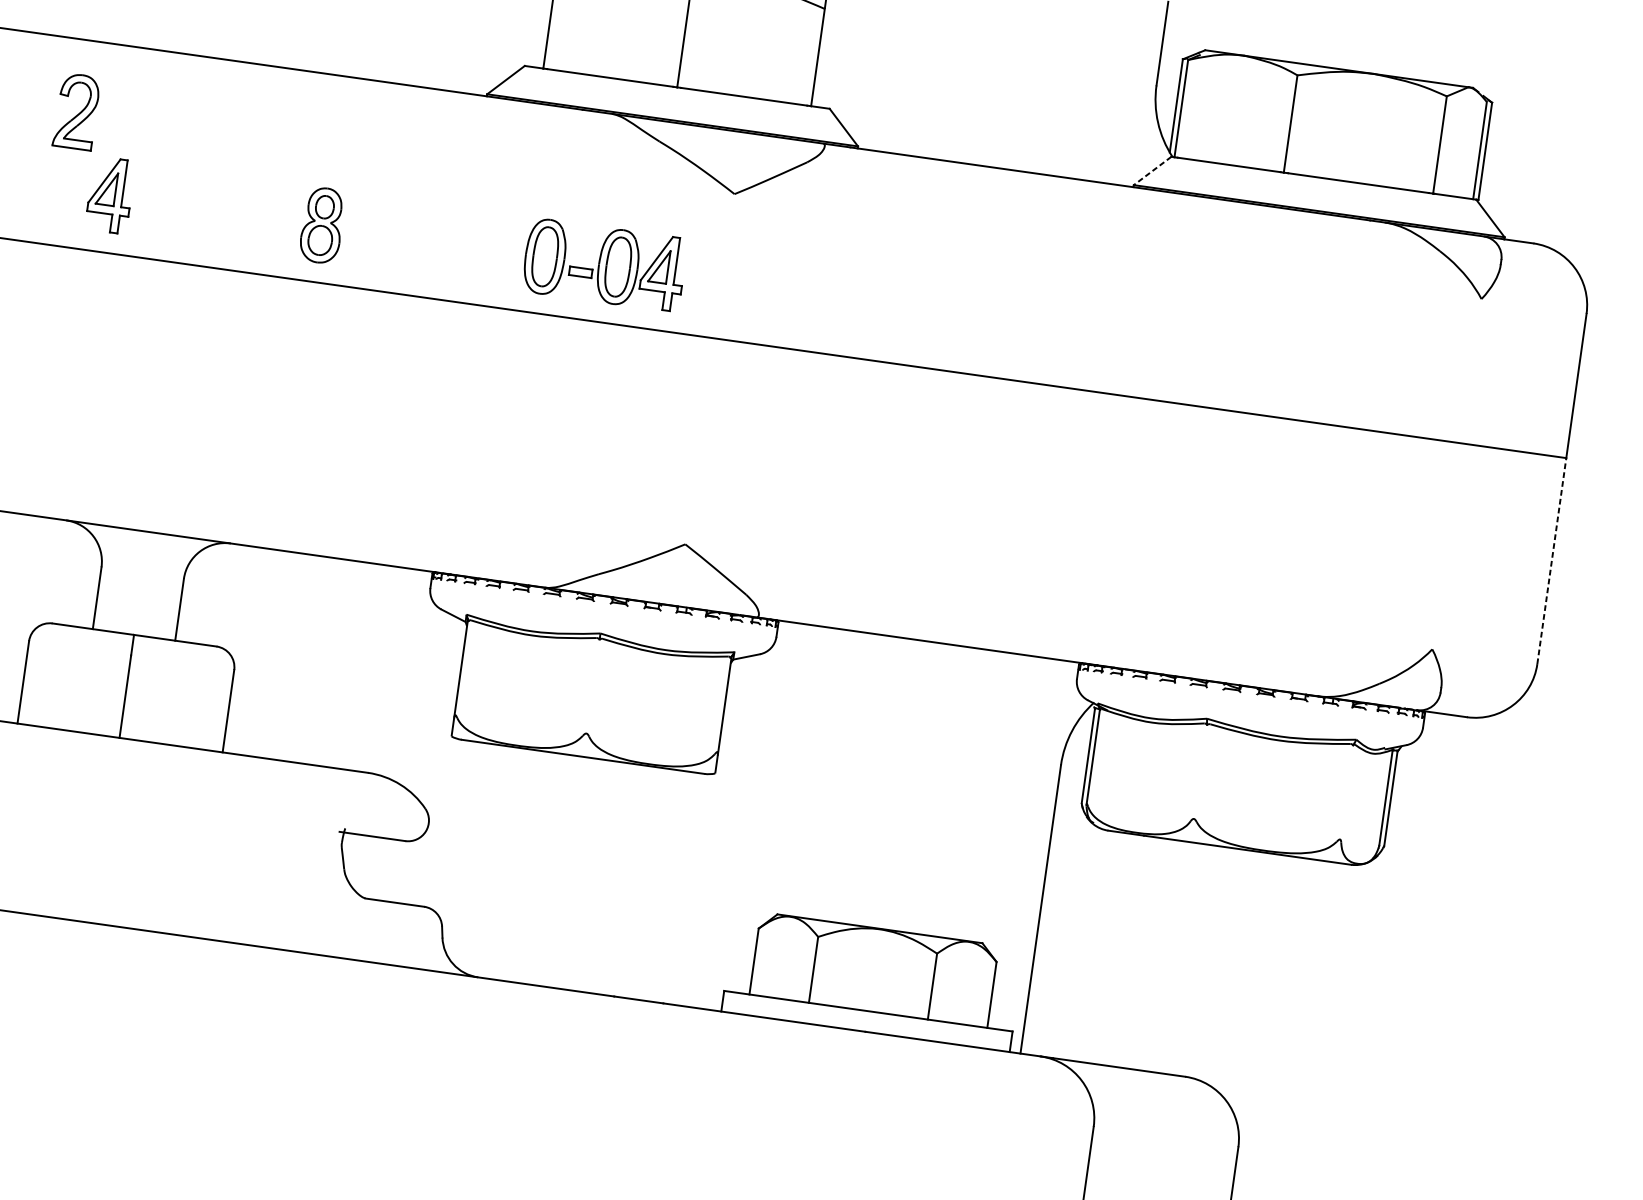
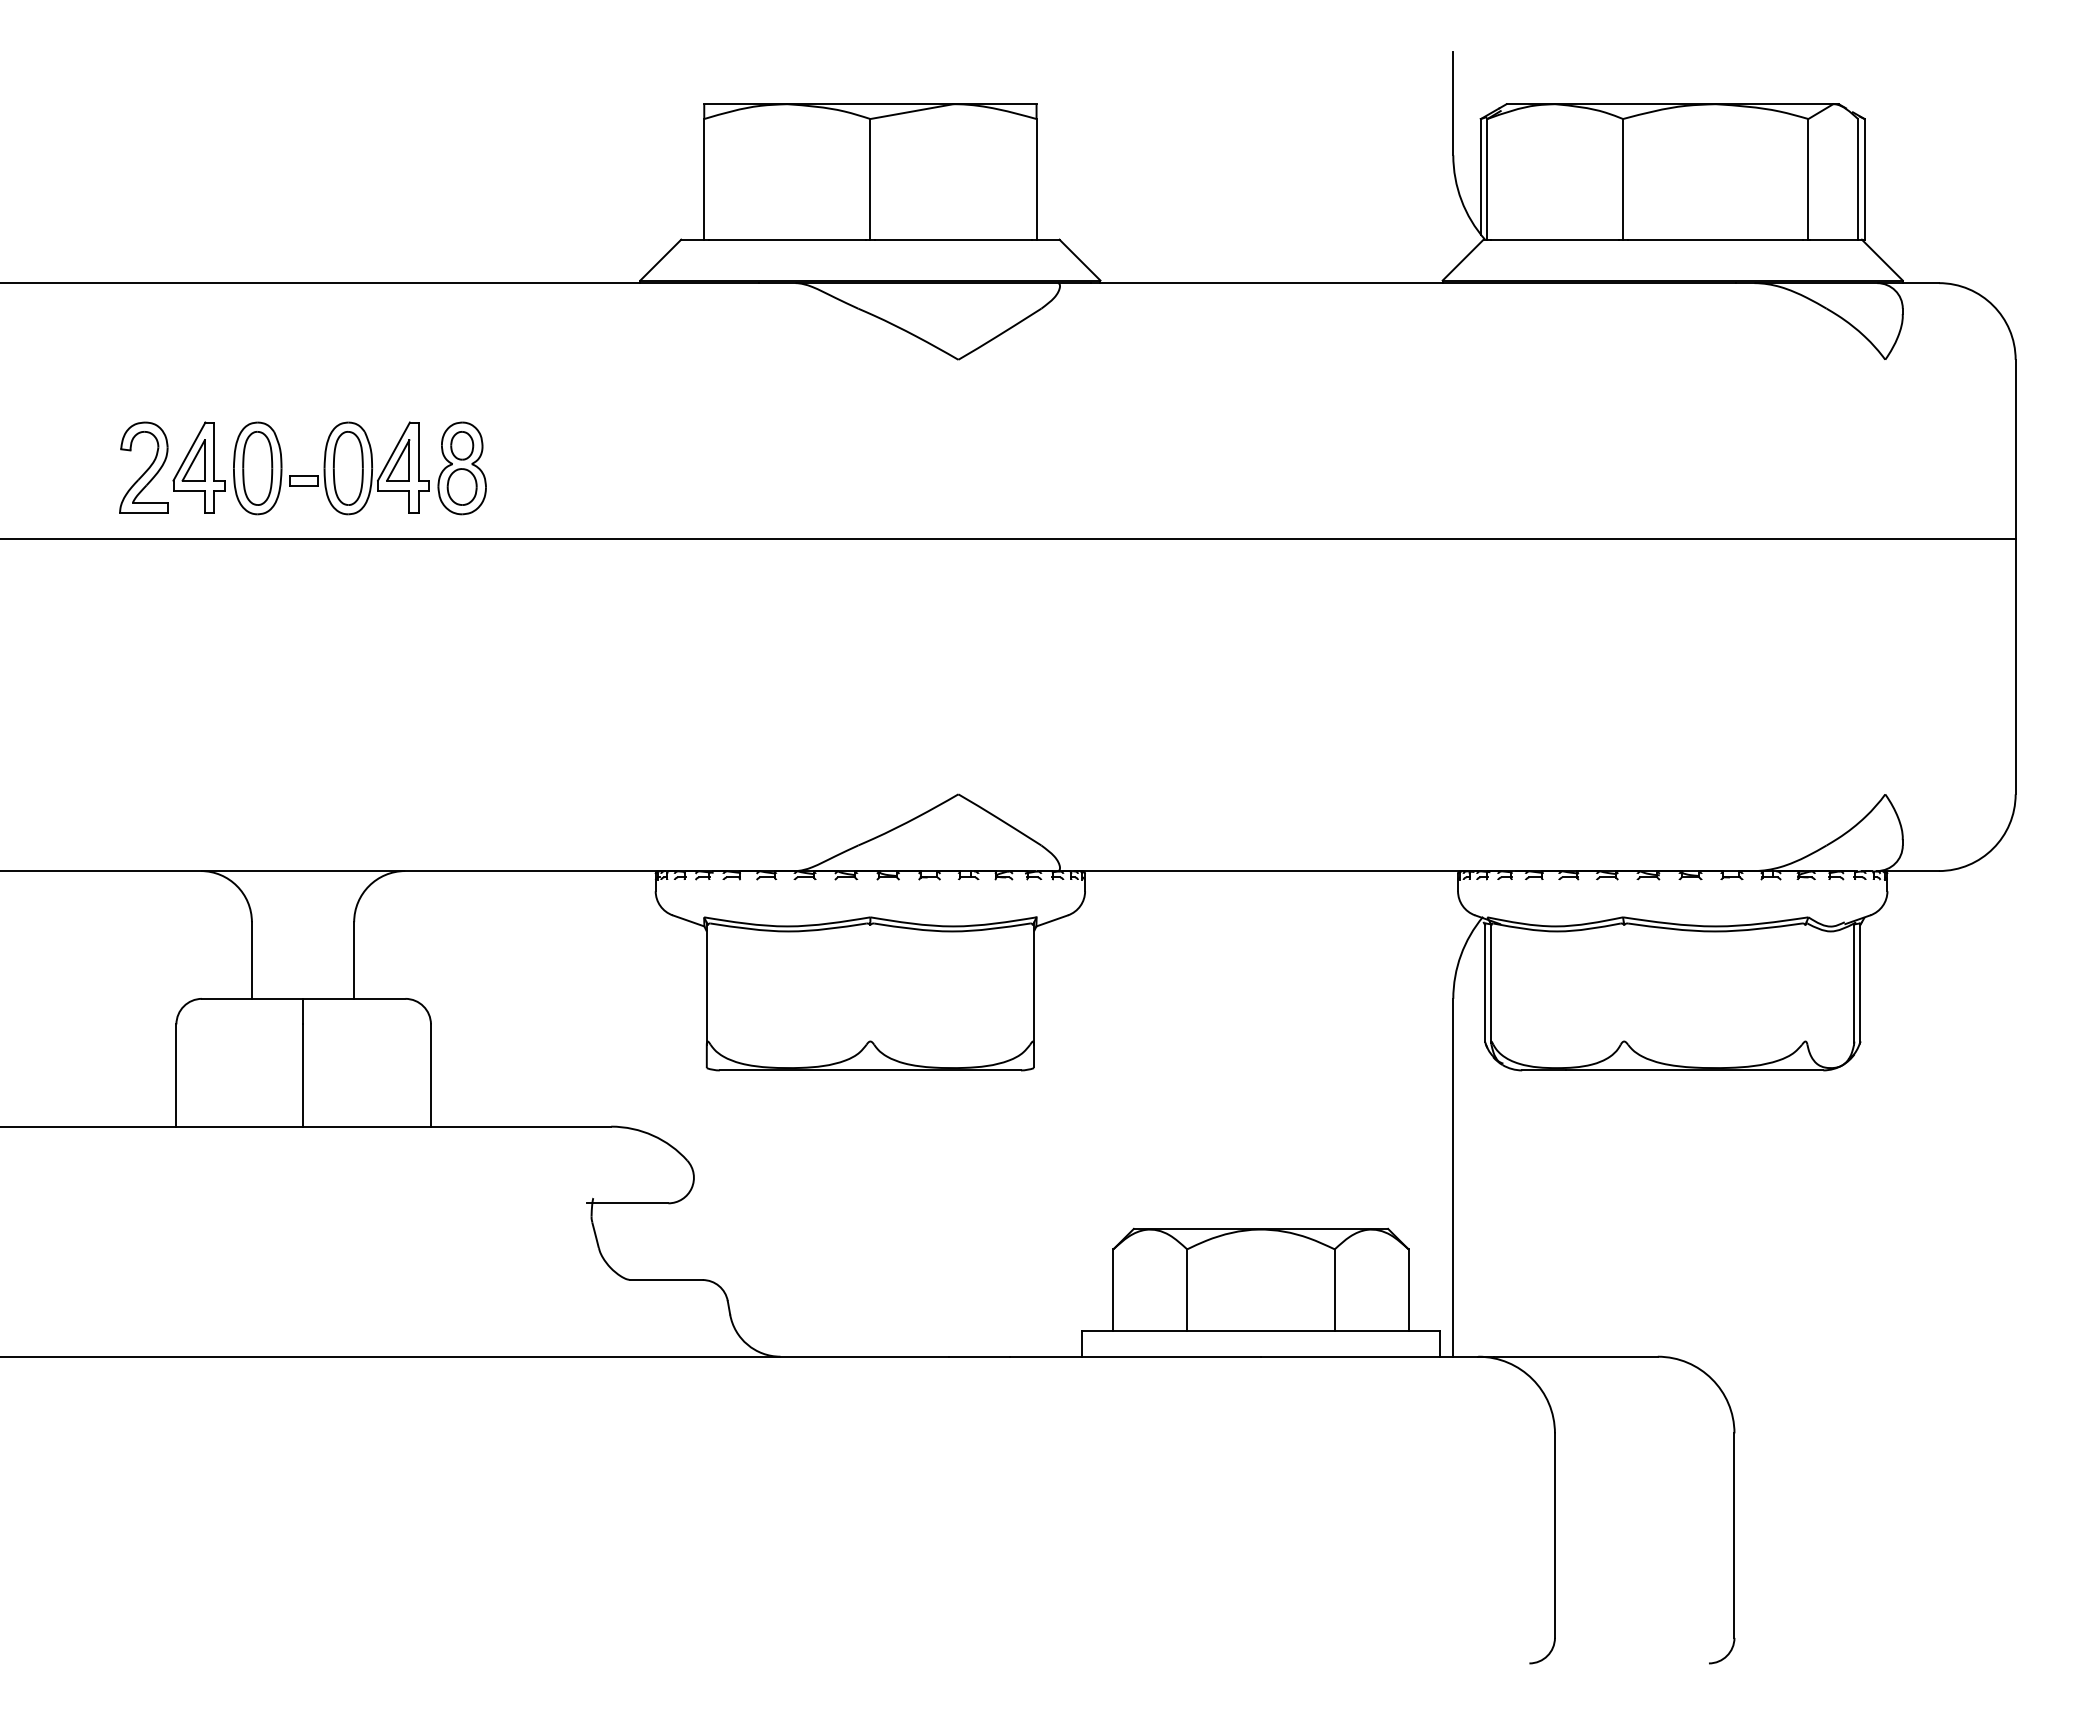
part: (76, 111) -> (143, 467), moved
line: (1152, 171) -> (1463, 260), dashed -> solid
part: (604, 265) -> (331, 468), moved
line: (1551, 561) -> (2015, 666), dashed -> solid

